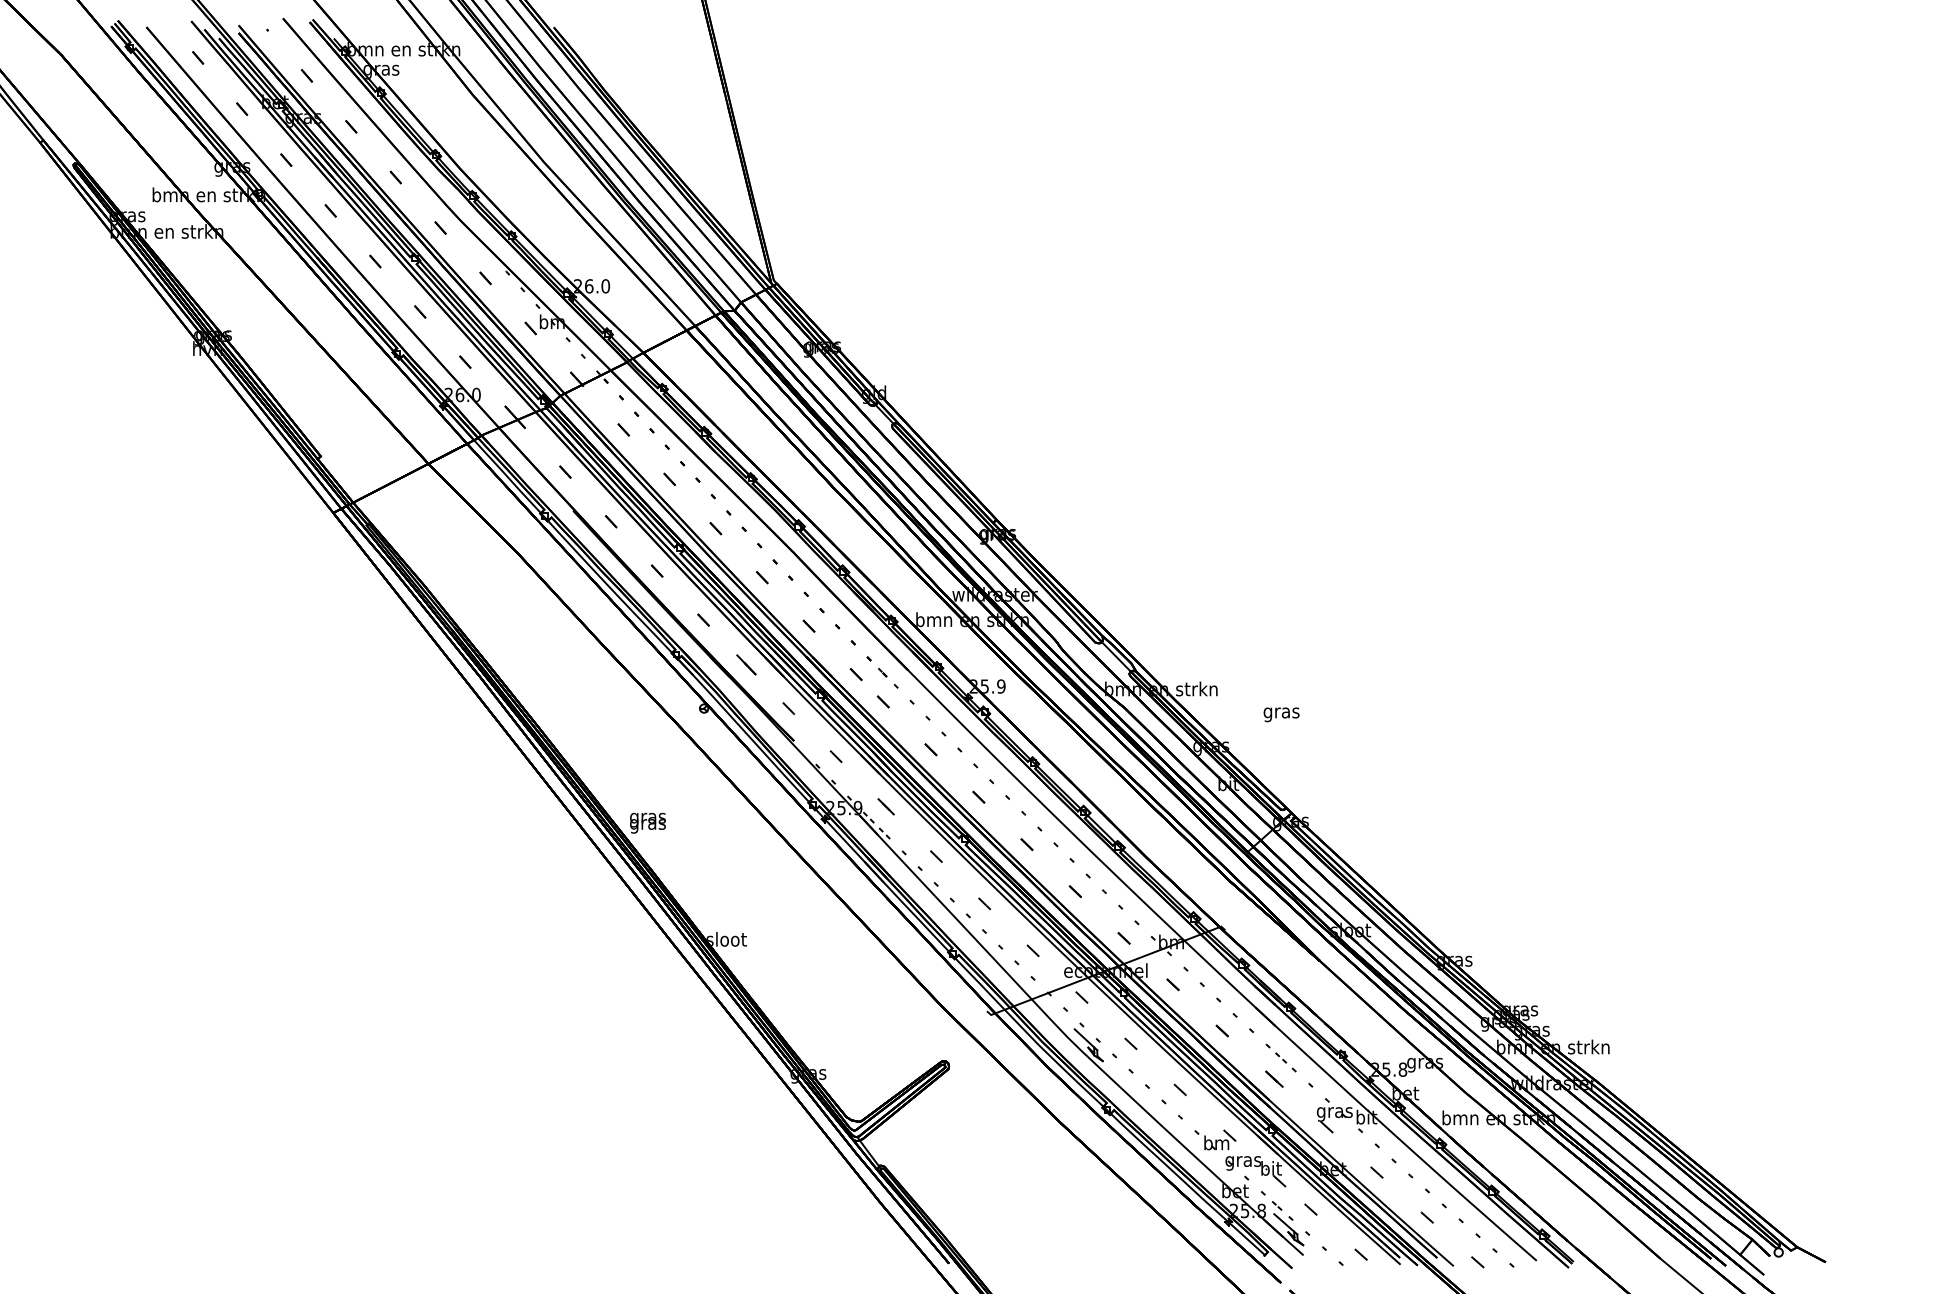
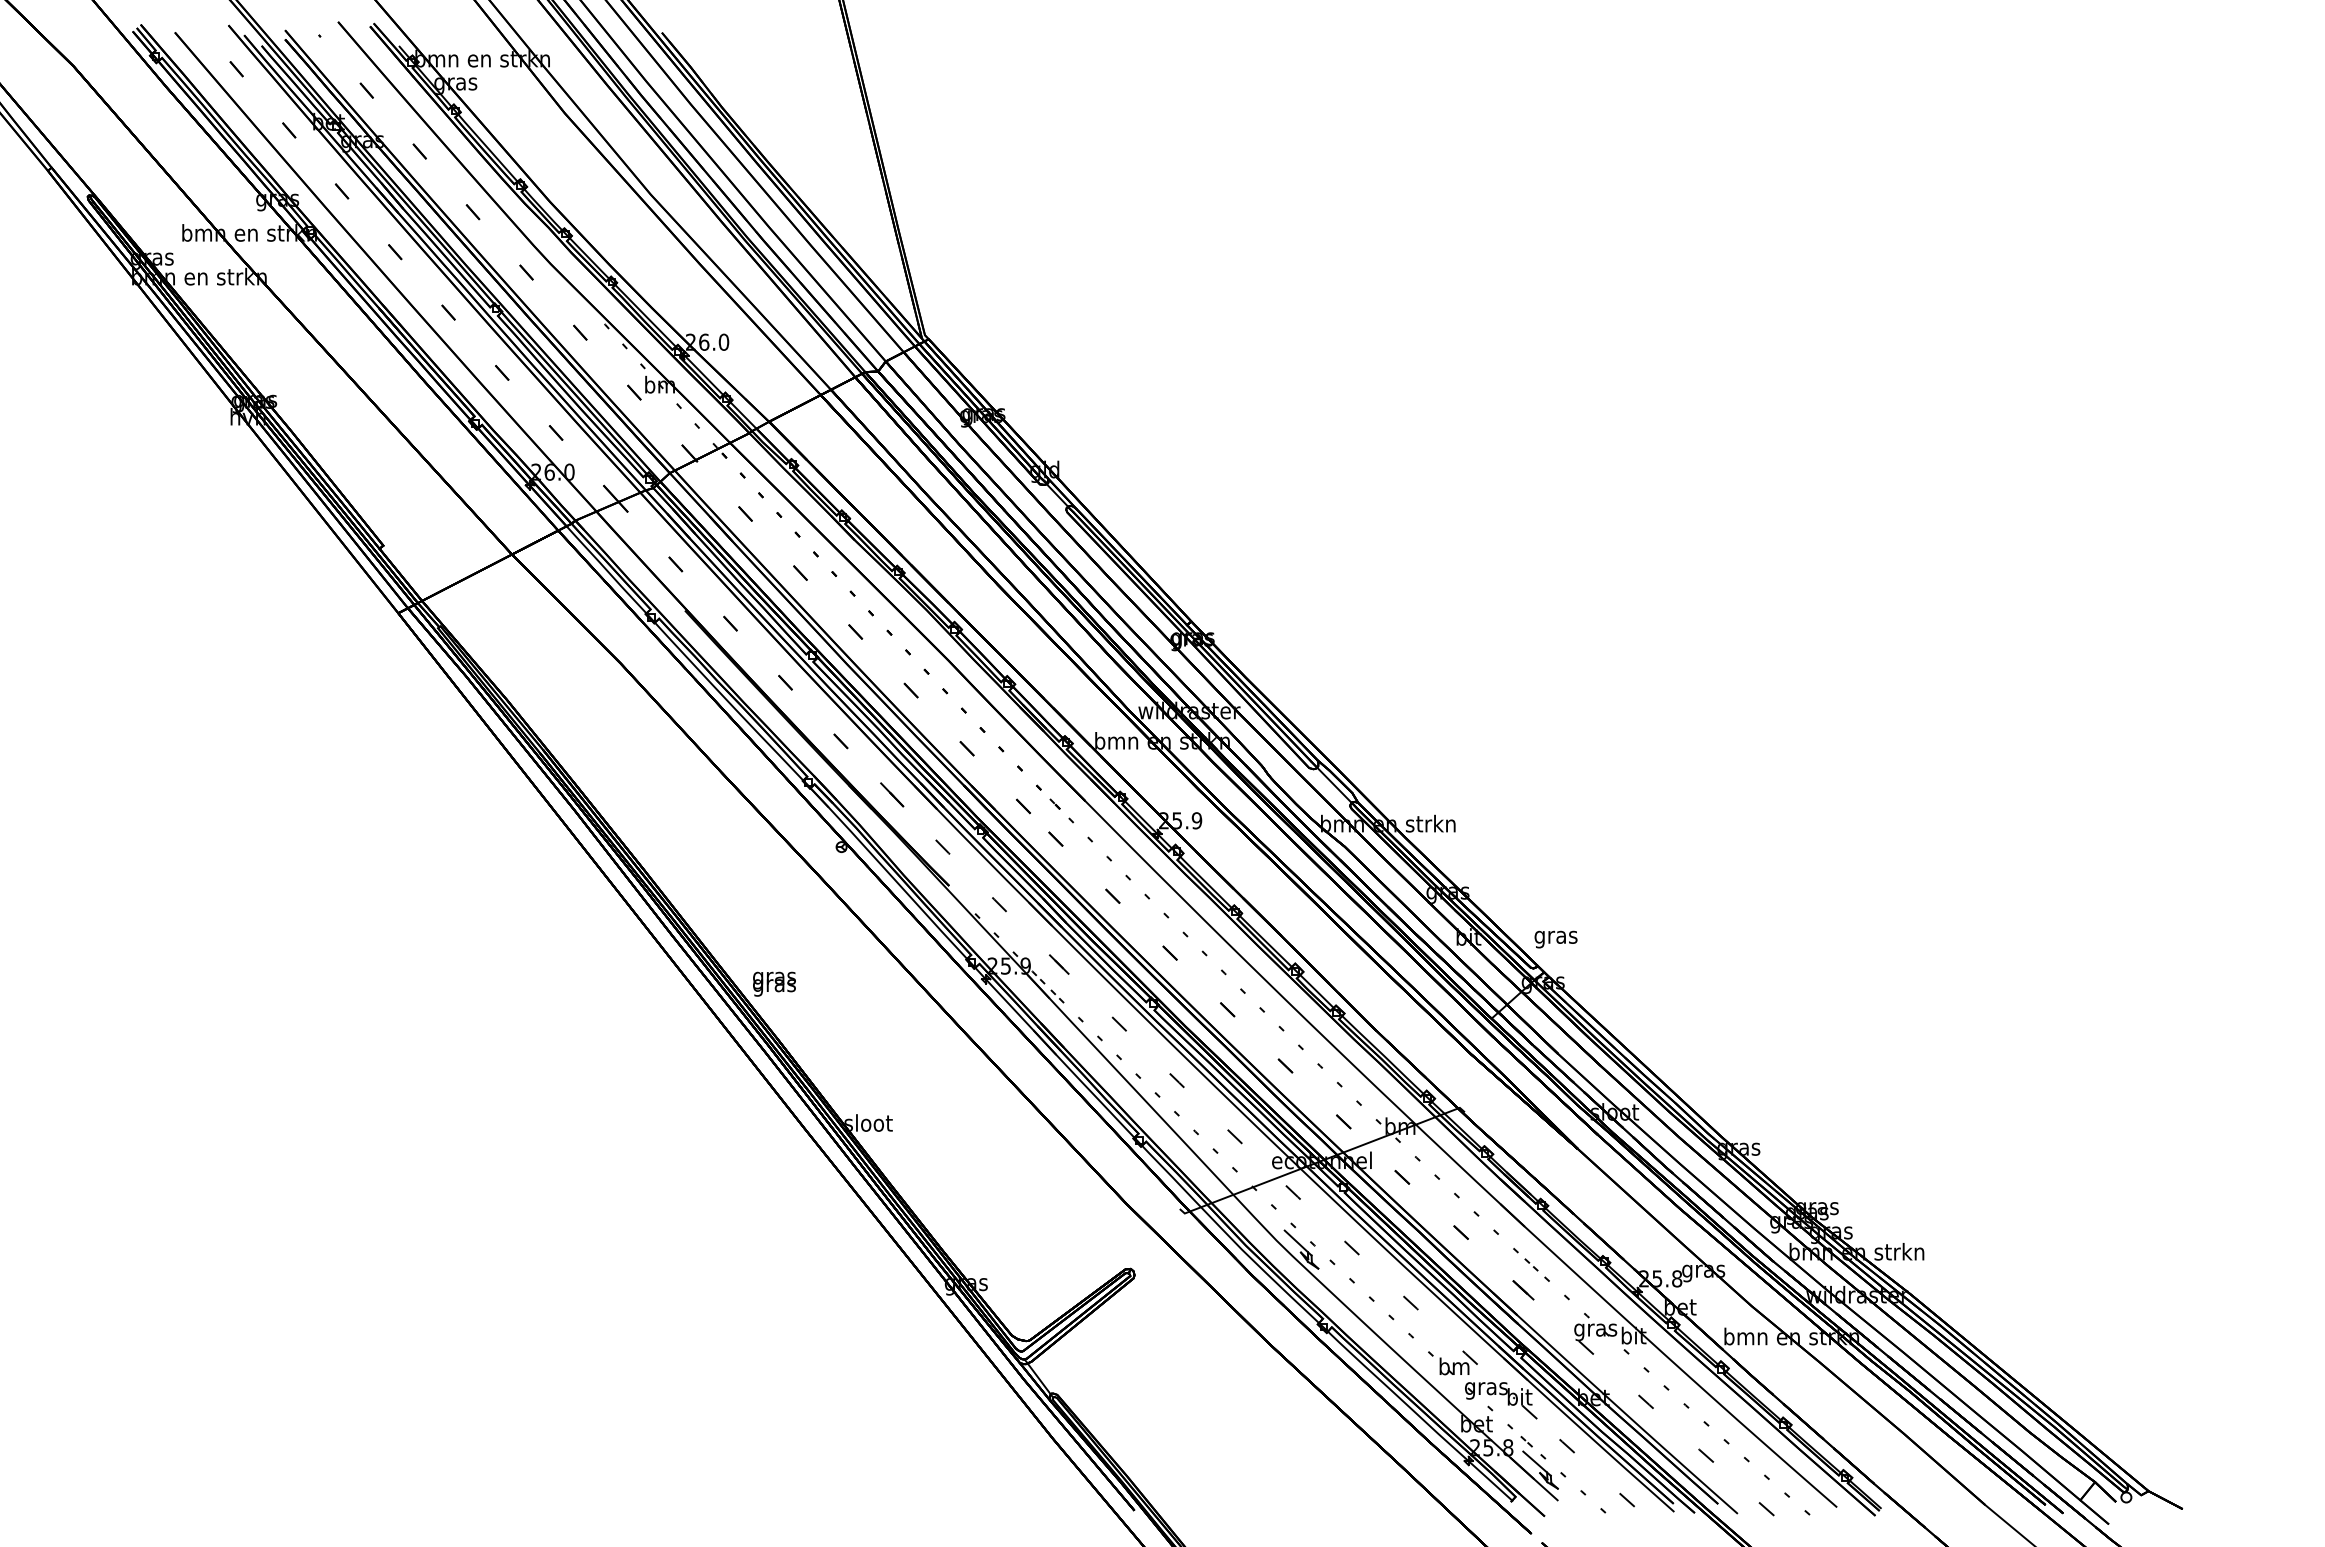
text: (1281, 714) -> (1555, 939), moved

